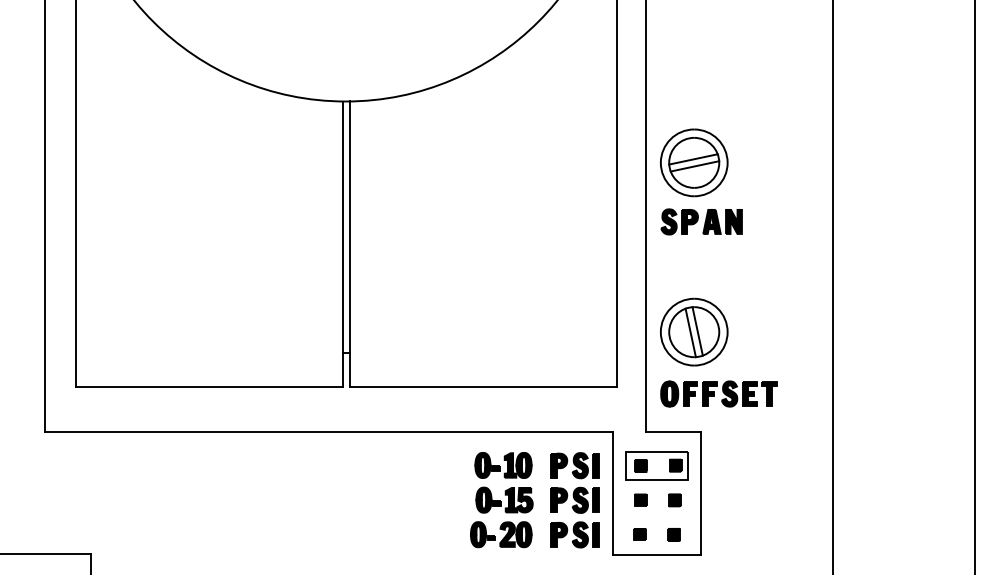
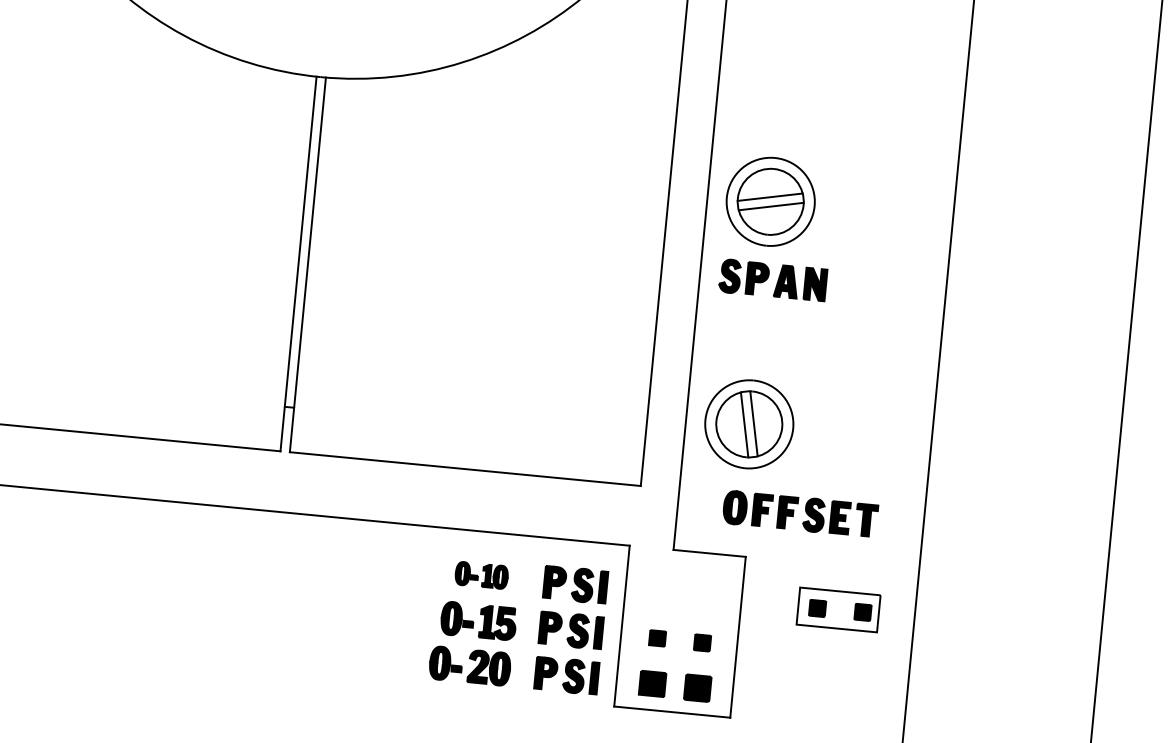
part: (718, 393) -> (799, 513), moved
part: (503, 465) -> (481, 575), size x0.7
part: (656, 465) -> (837, 609), moved
part: (639, 534) -> (651, 683), size x1.6
part: (673, 534) -> (696, 687), size x1.6

